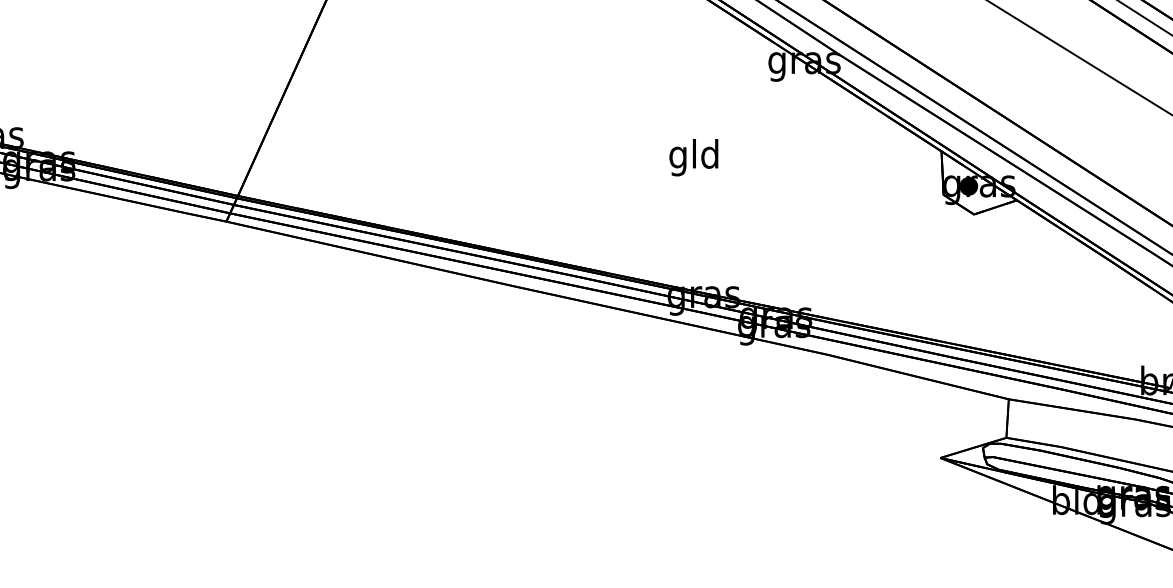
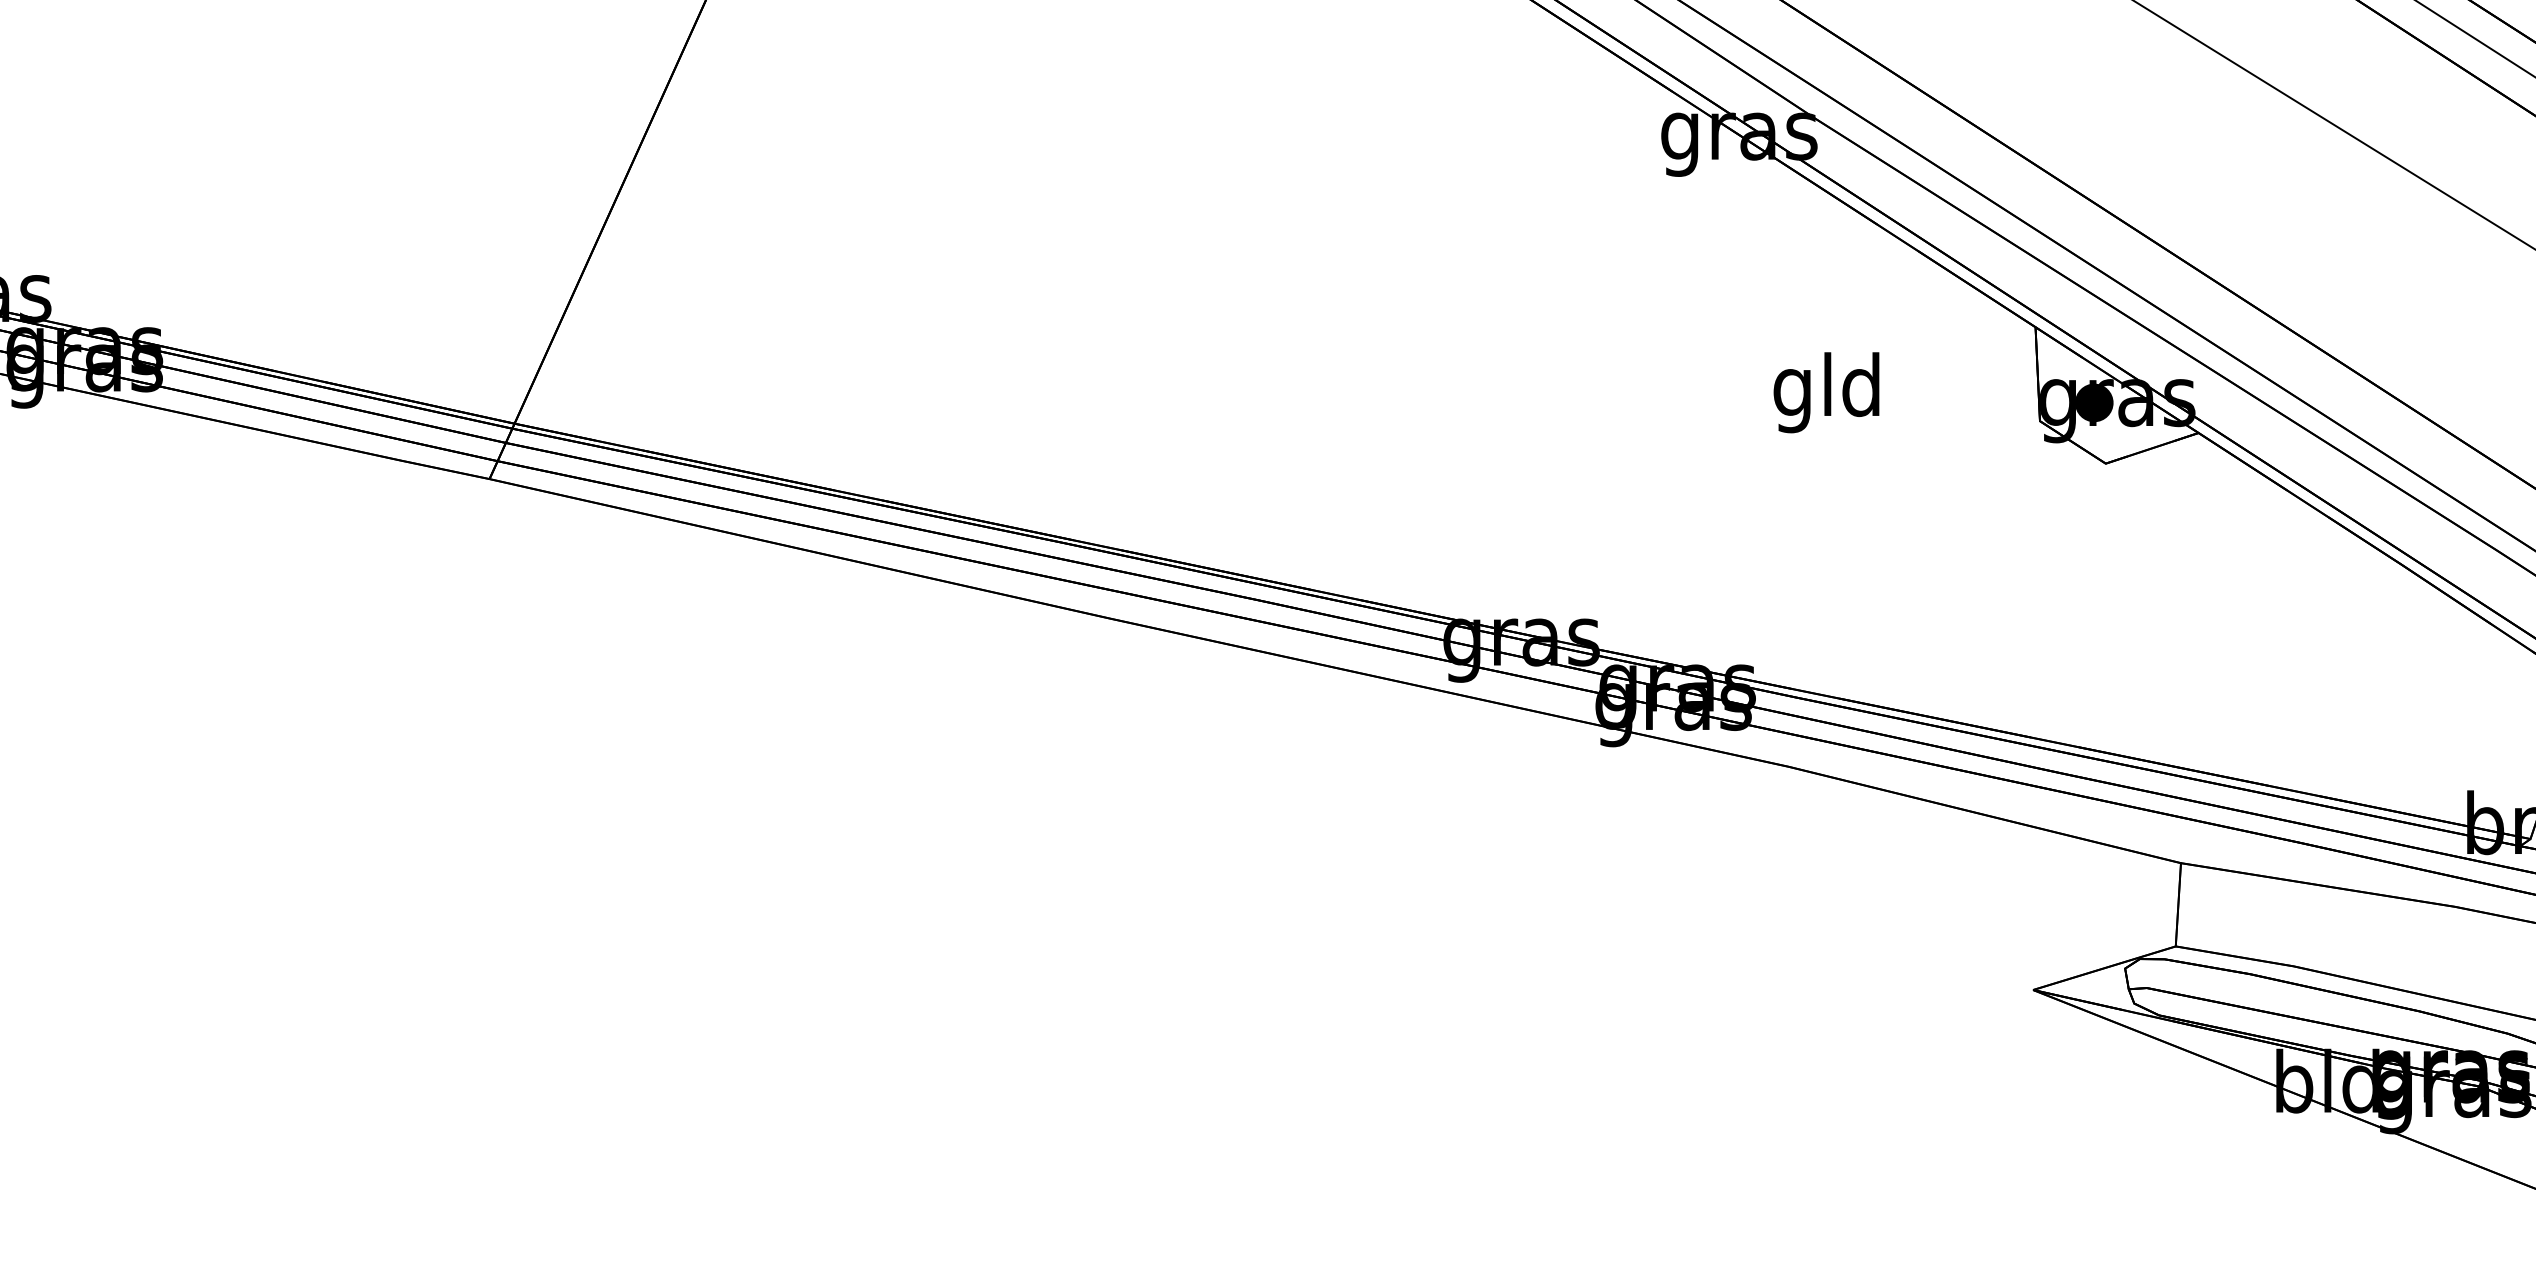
text: (693, 157) -> (1825, 392), moved

